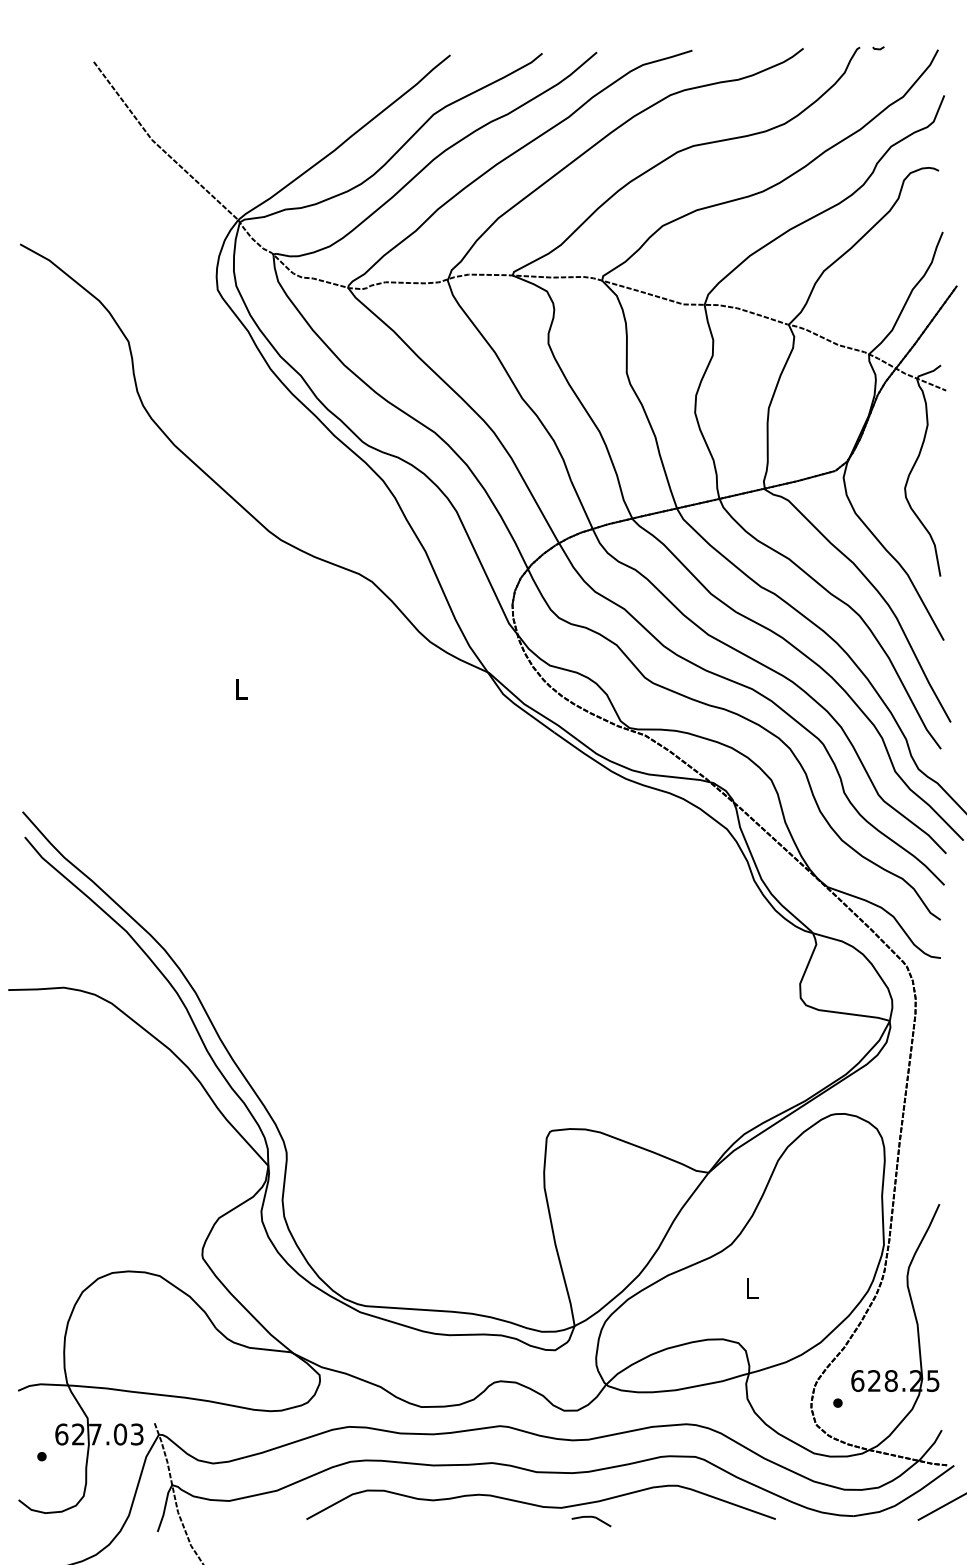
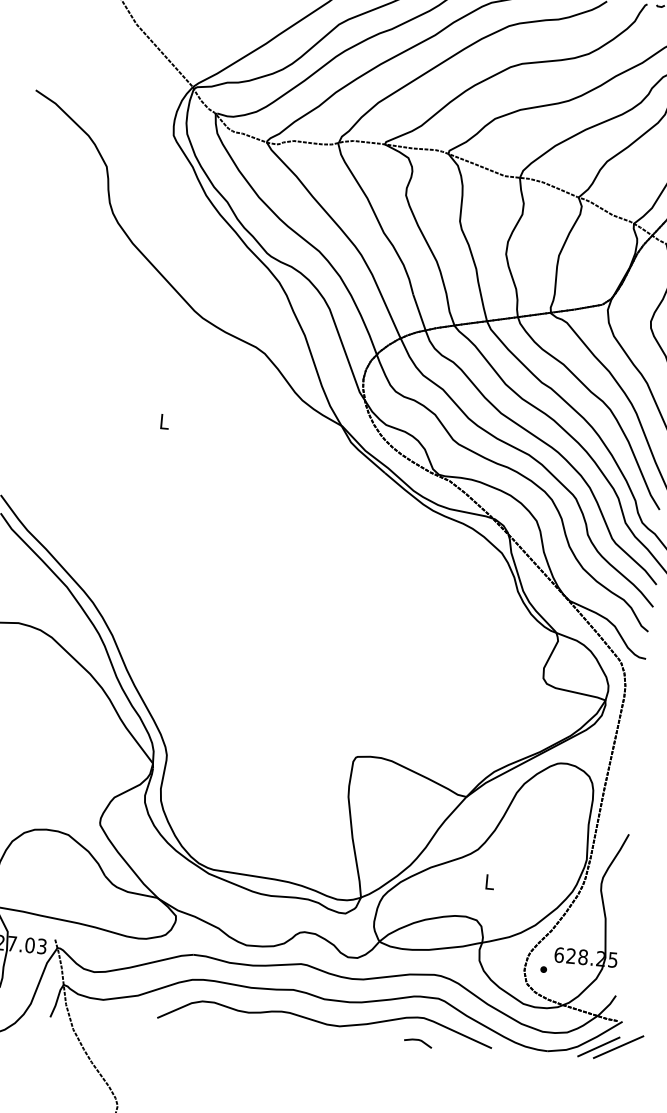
line: (924, 1503) -> (598, 1046), added
line: (591, 1517) -> (418, 1040), moved

